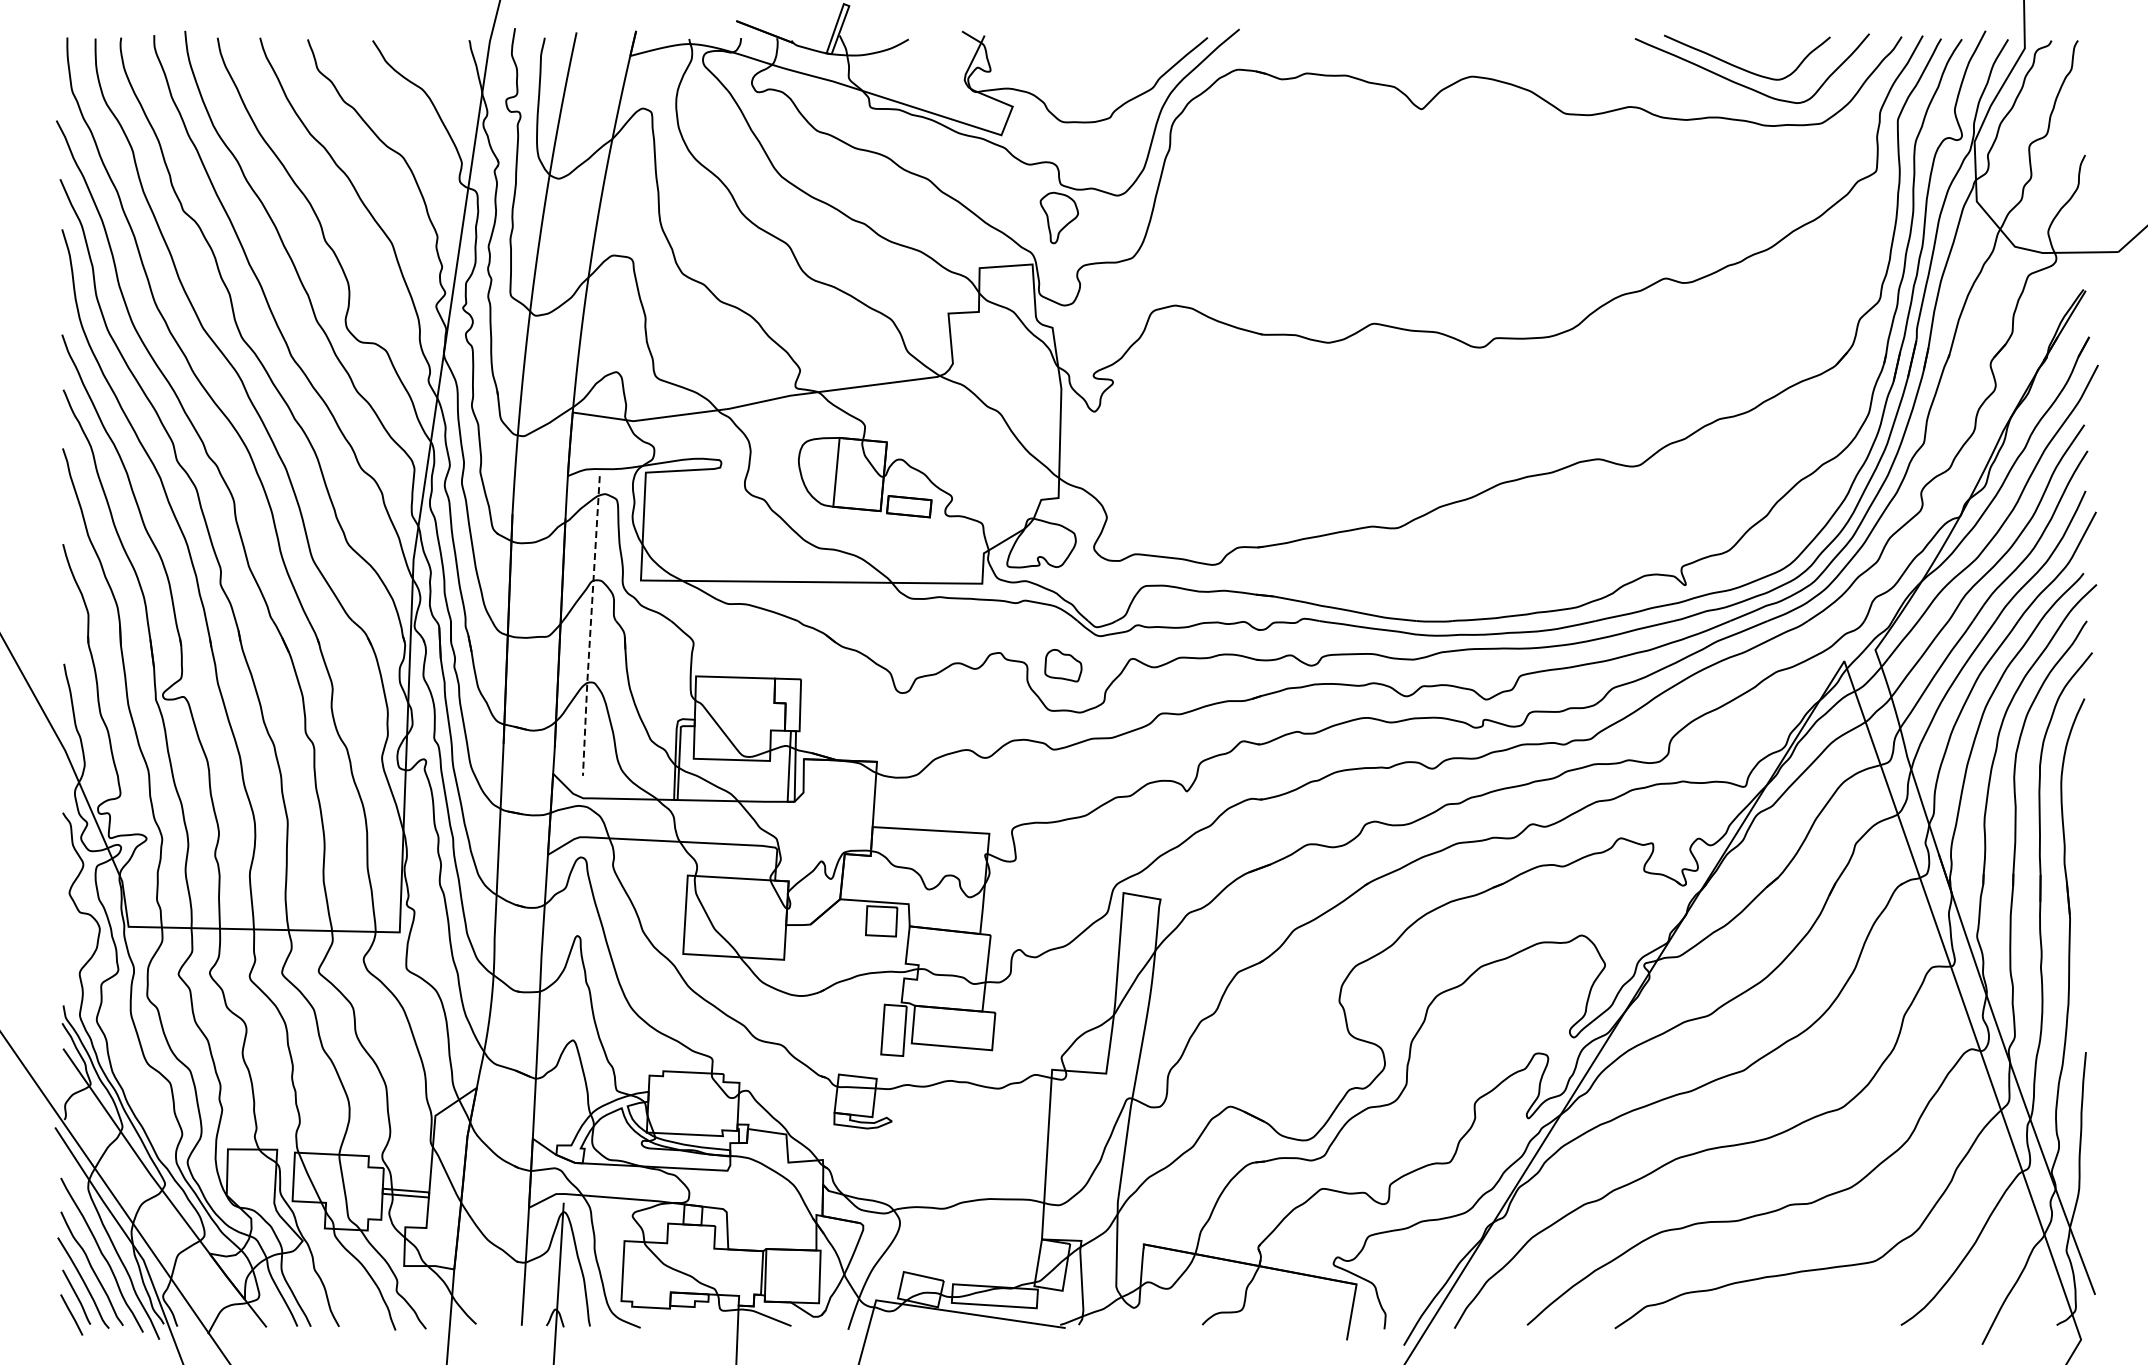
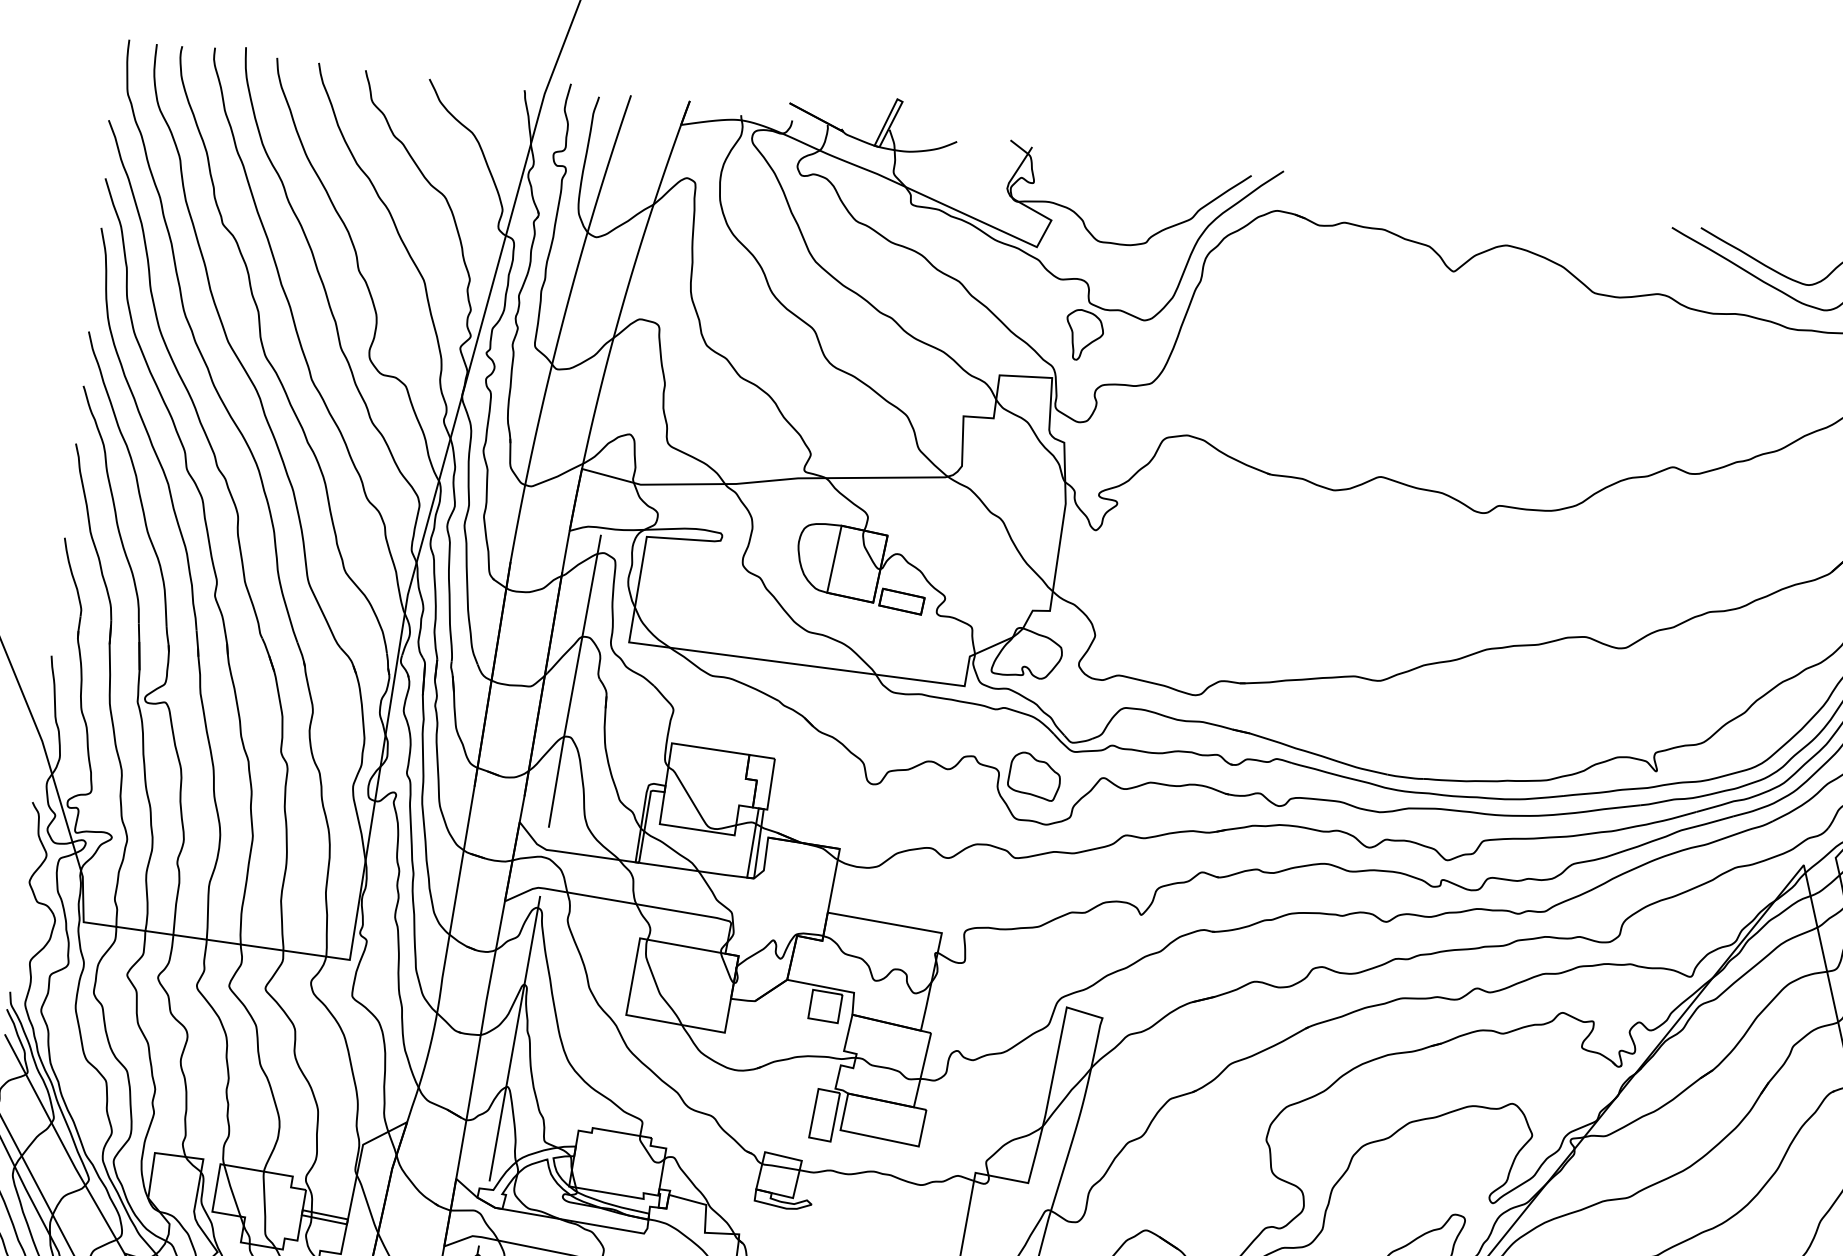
line: (590, 626) -> (573, 681), dashed -> solid
part: (1063, 665) -> (1034, 776), size x1.43
line: (574, 991) -> (514, 1038), added

